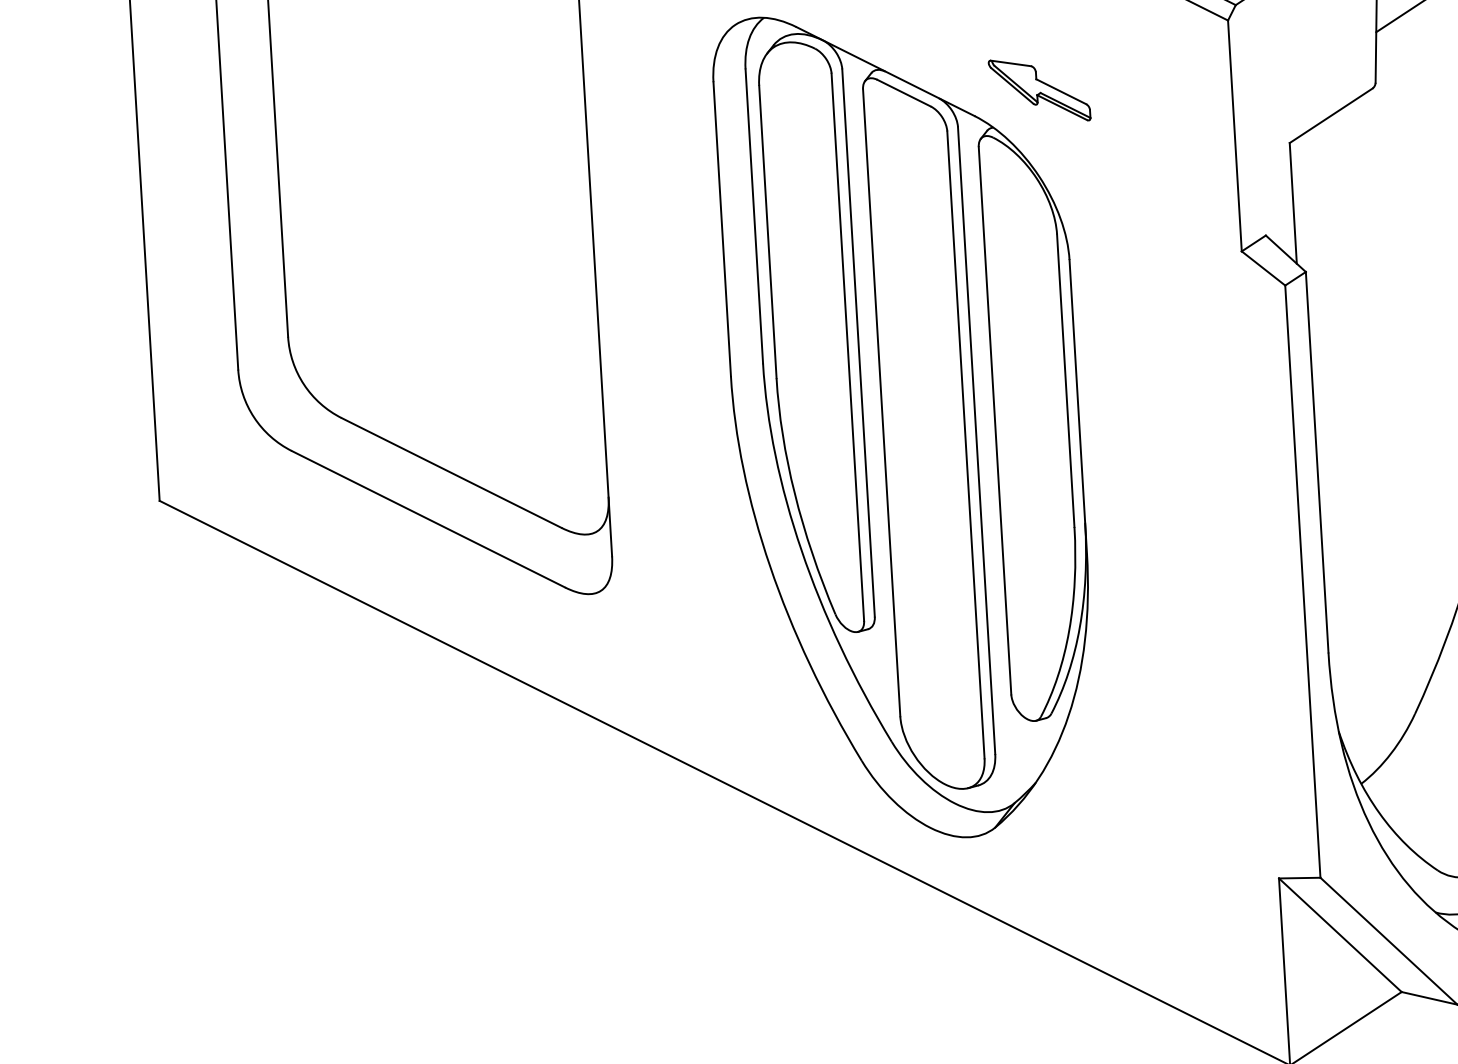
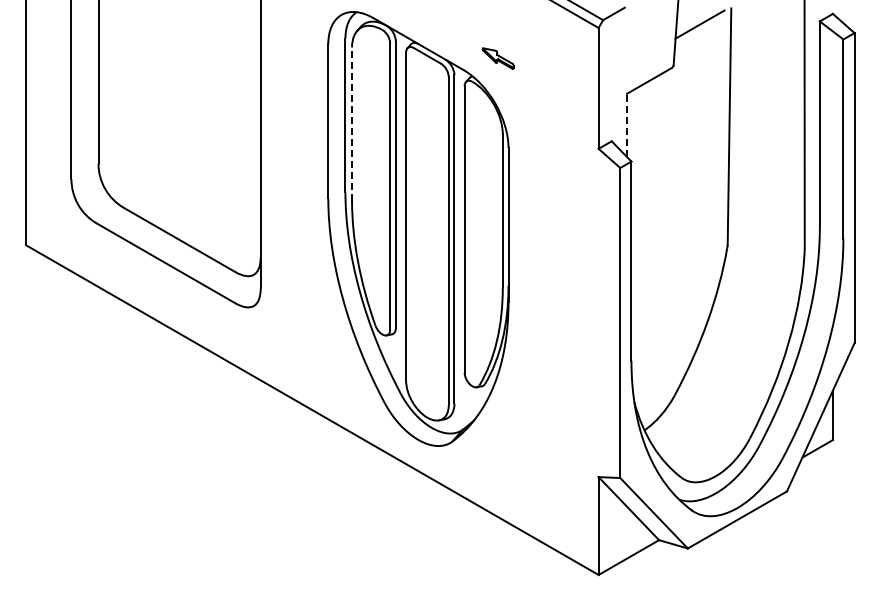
part: (1038, 90) -> (497, 58), size x0.6
line: (1294, 203) -> (627, 125), solid -> dashed
line: (768, 232) -> (352, 124), solid -> dashed

